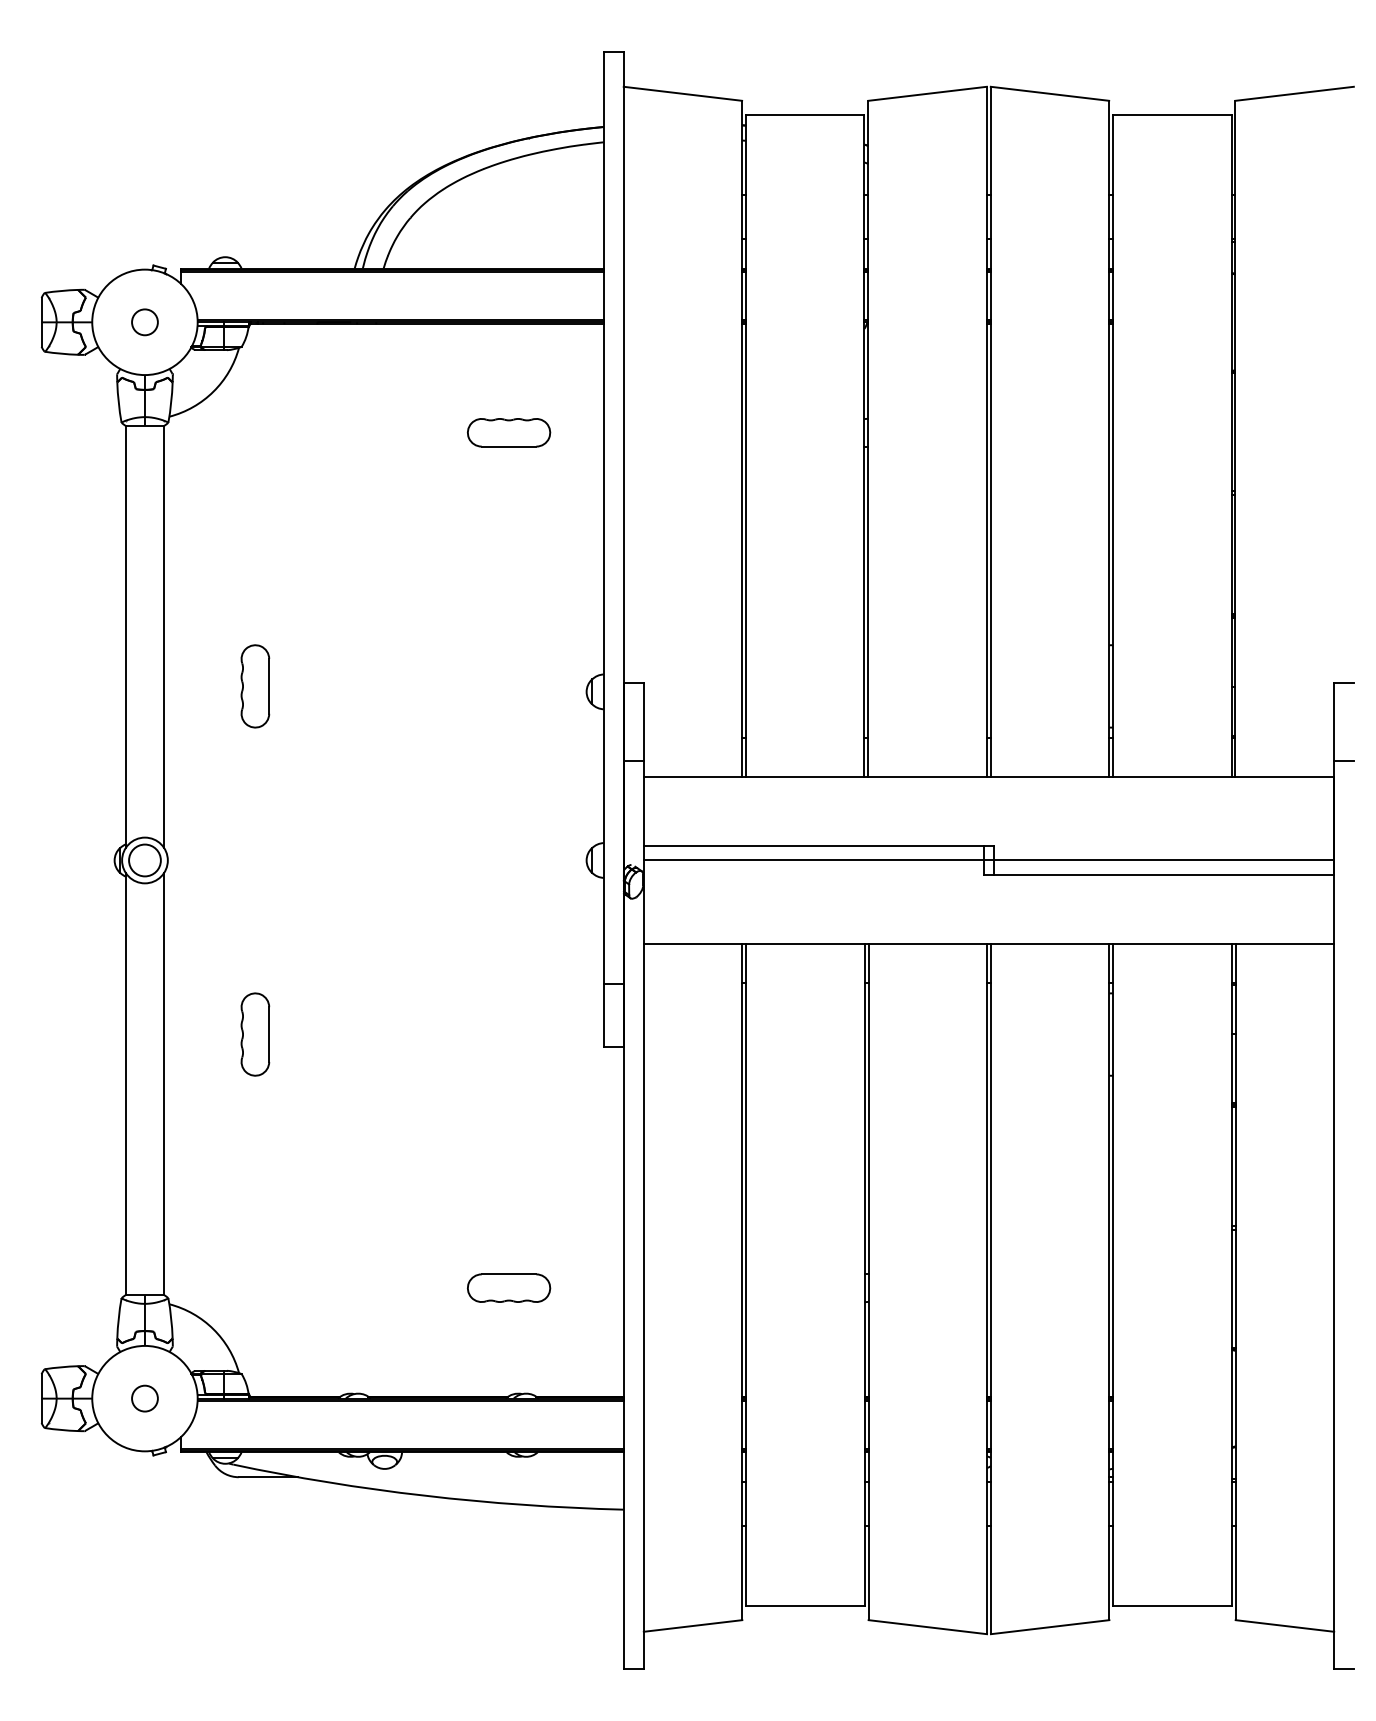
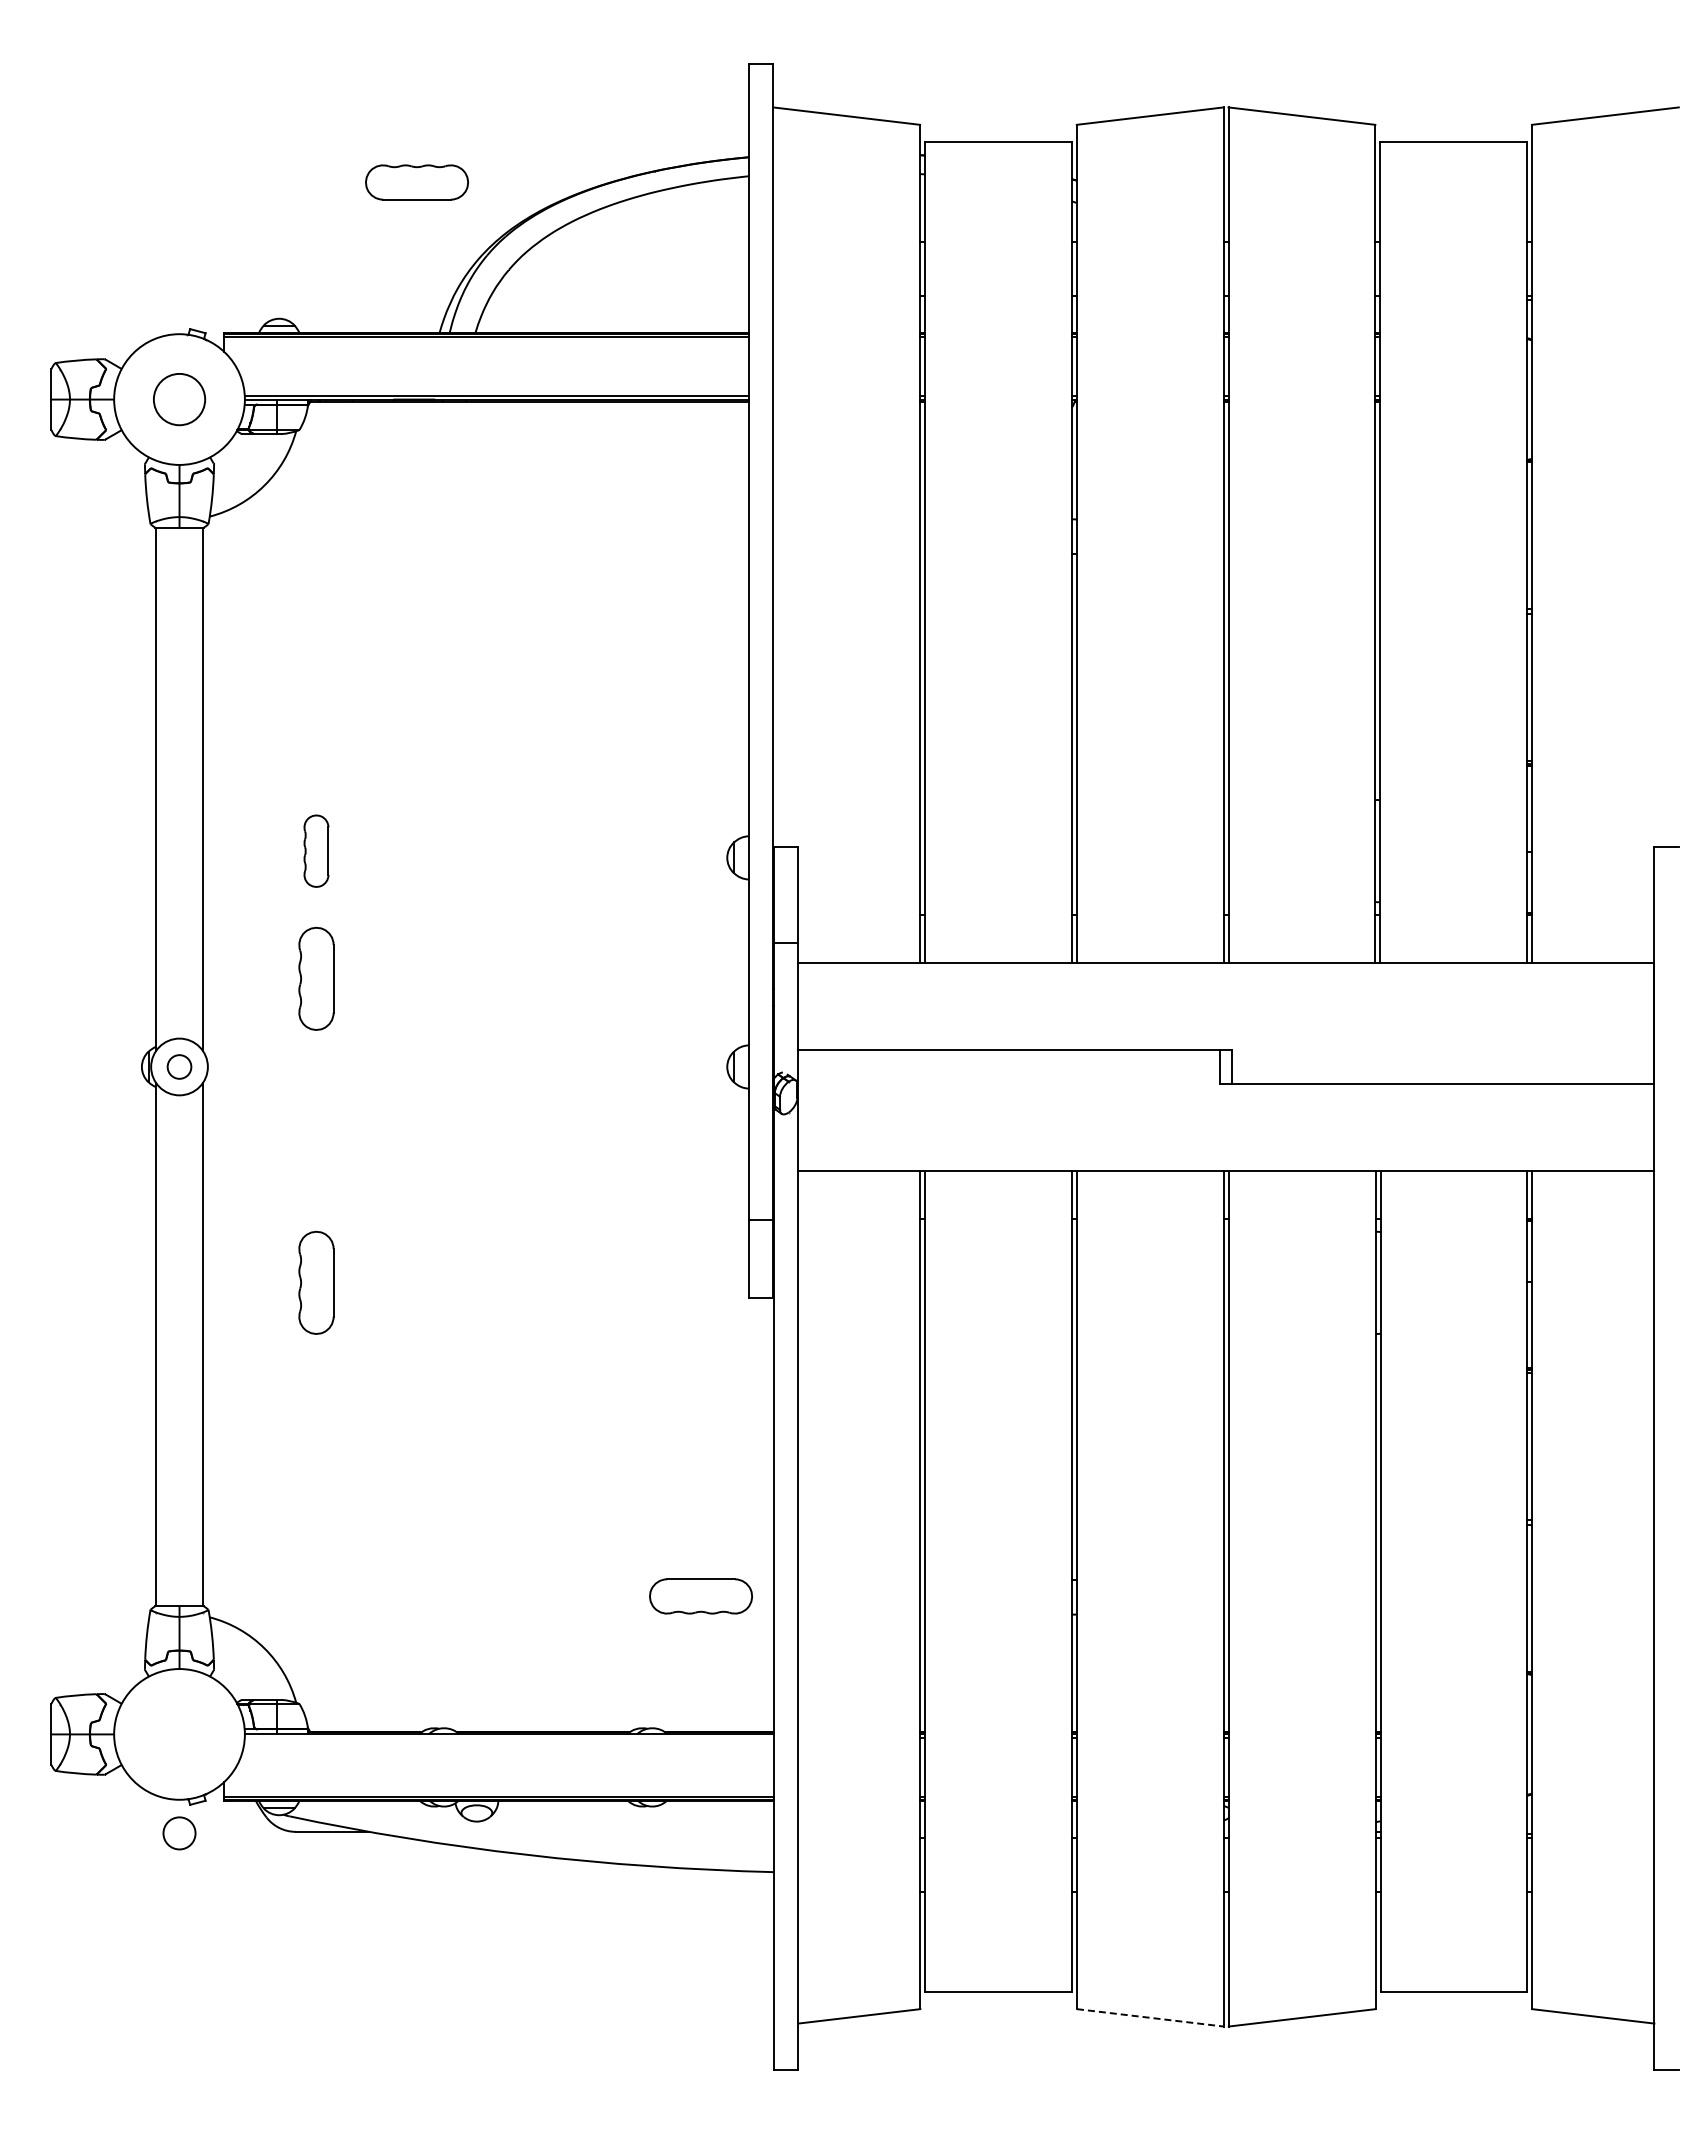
circle: (144, 322) -> (179, 399), size x1.6
part: (508, 432) -> (416, 182), moved
part: (255, 686) -> (316, 851), size x0.7
line: (1343, 760) -> (1666, 943), removed
part: (255, 789) -> (316, 978), added
circle: (144, 860) -> (179, 1066), size x0.6
line: (989, 860) -> (1226, 1067), removed
part: (508, 1288) -> (700, 1596), moved
circle: (144, 1398) -> (179, 1833), moved
line: (410, 1401) -> (508, 1737), removed
line: (927, 1626) -> (1150, 2017), solid -> dashed

